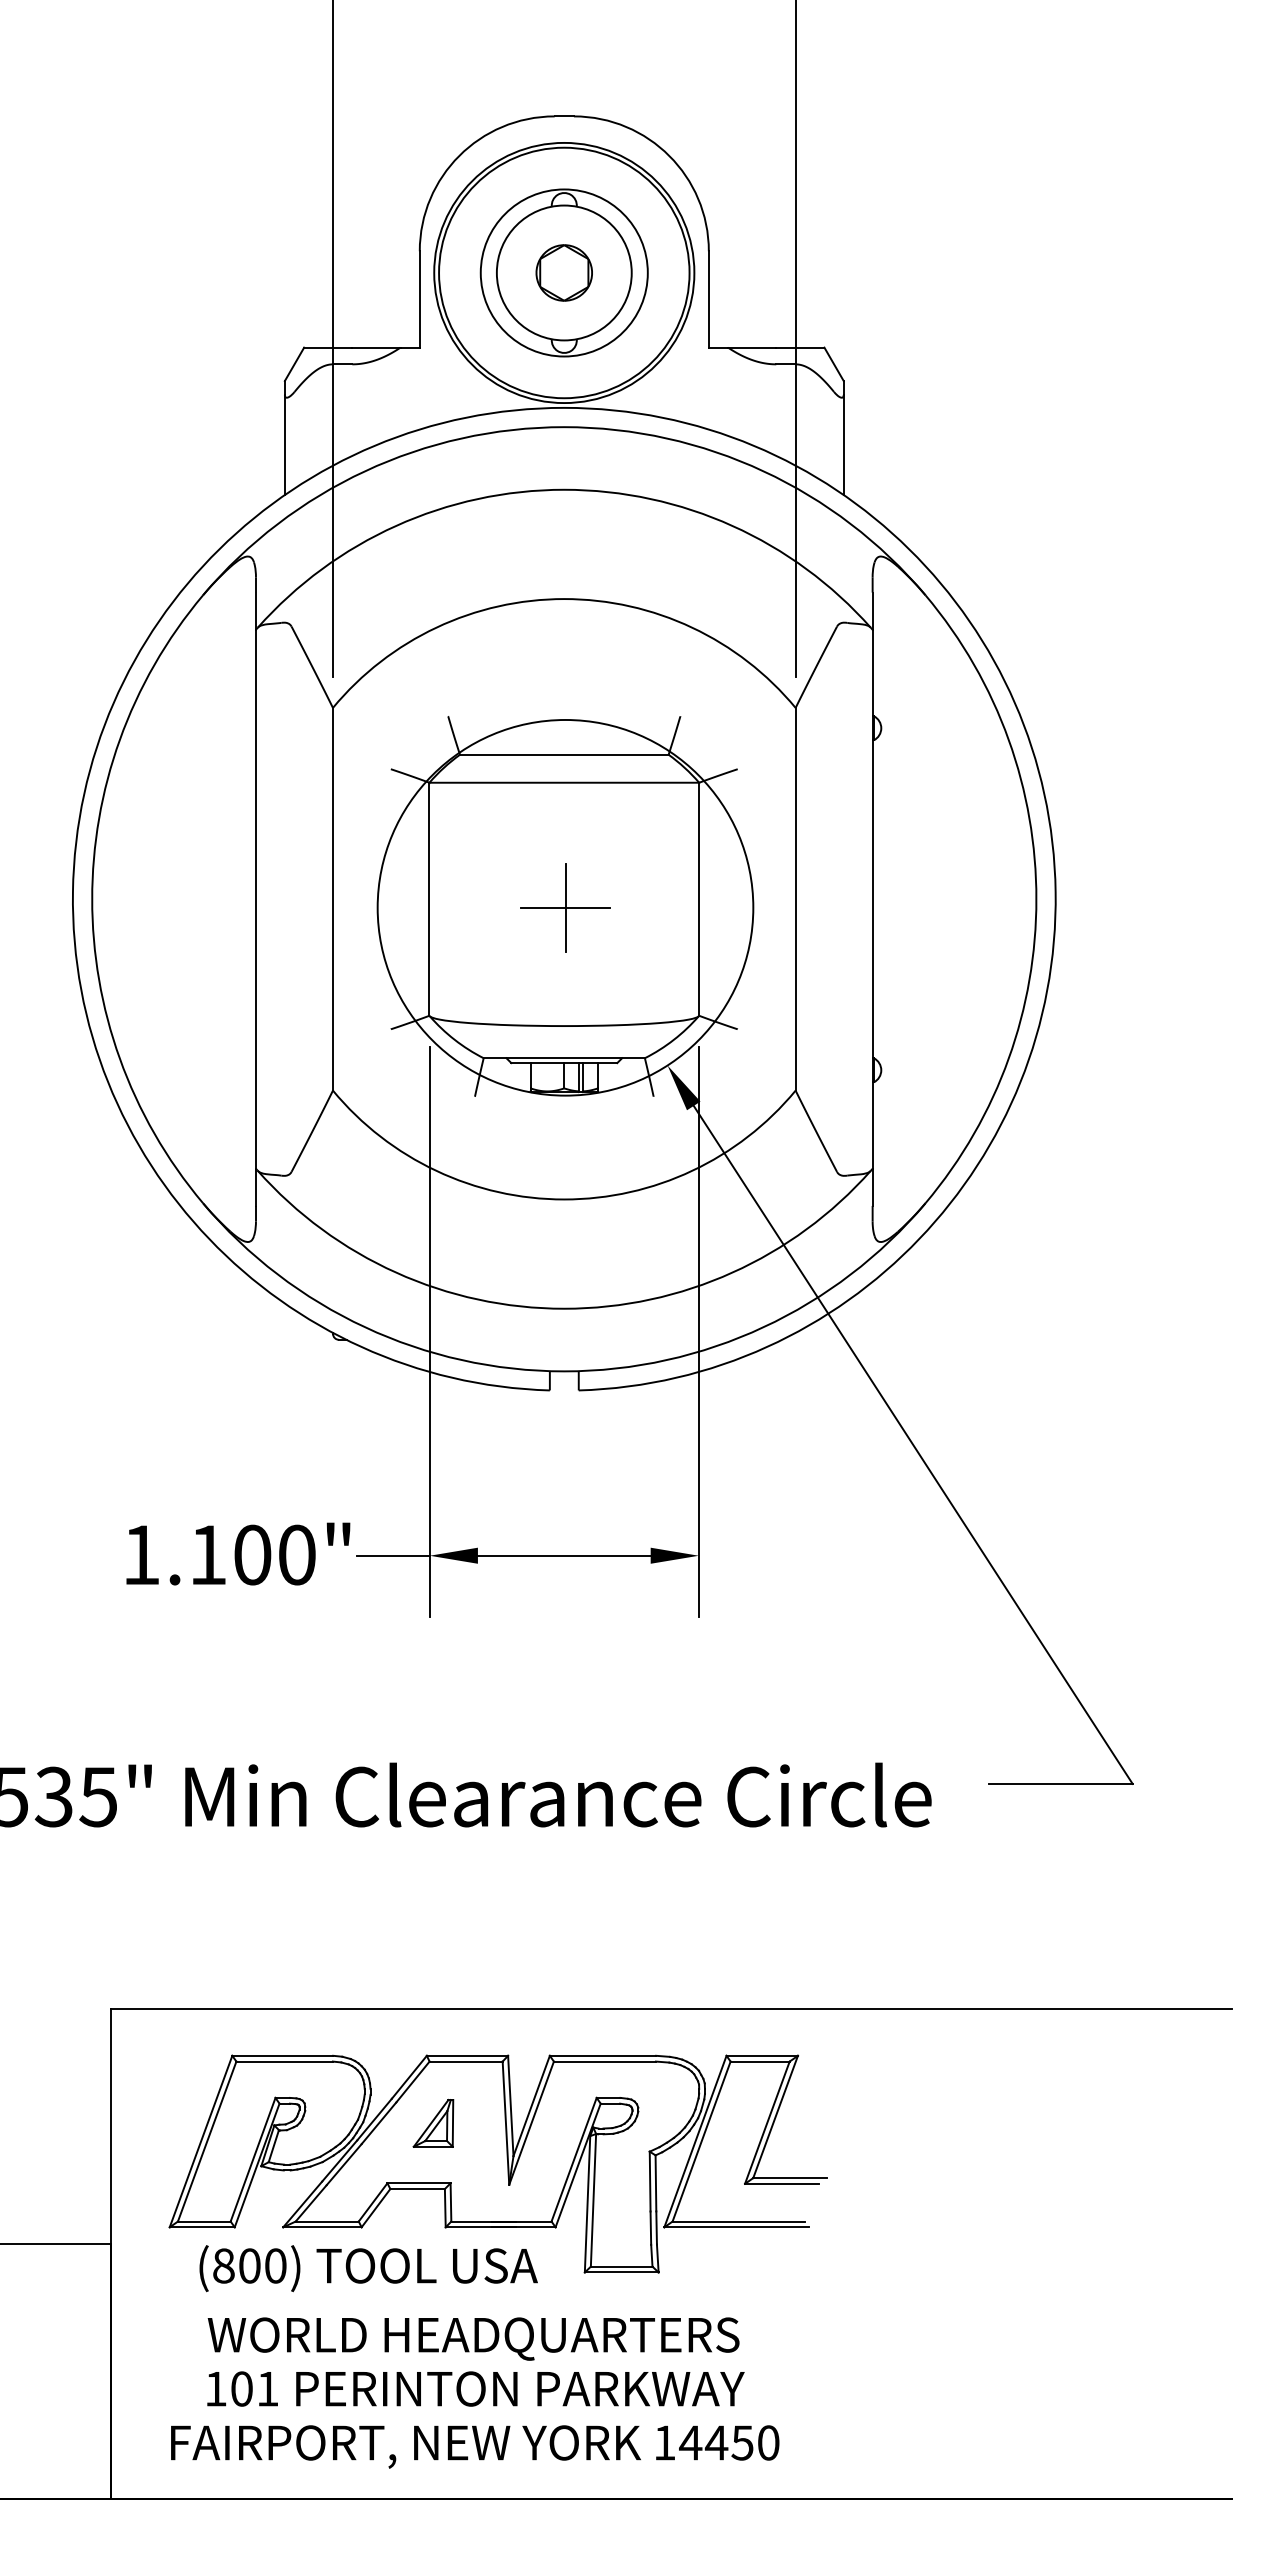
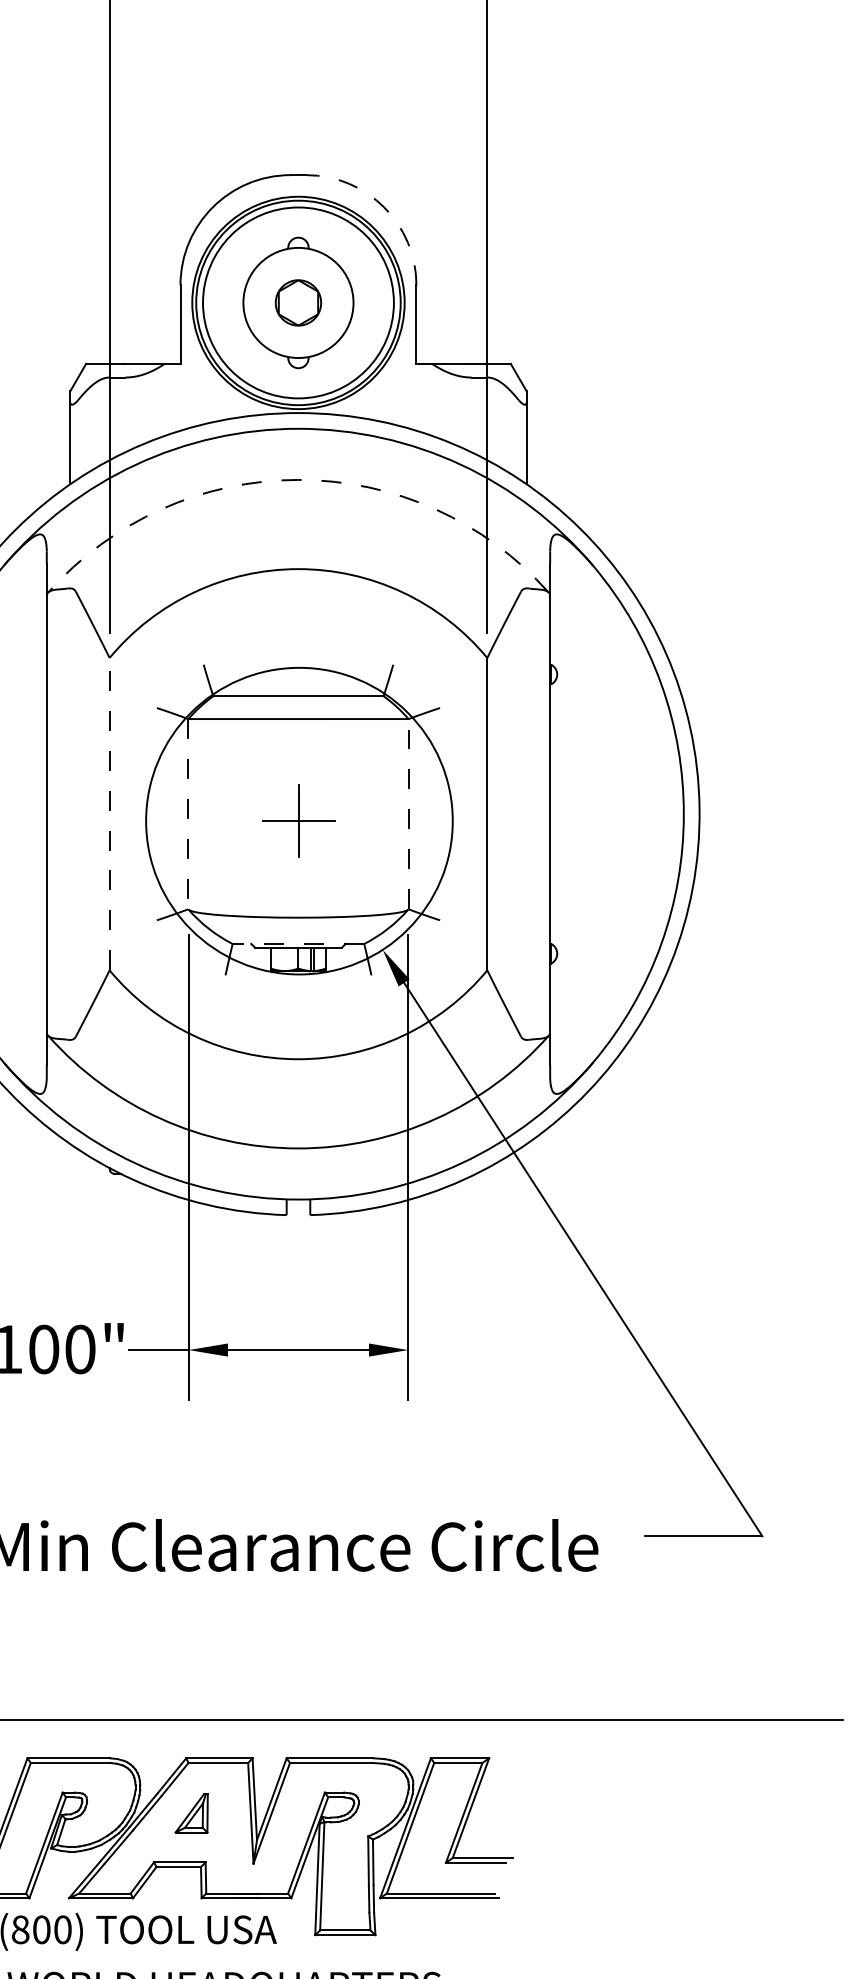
arc: (669, 155) -> (384, 207), solid -> dashed
circle: (563, 272) -> (297, 302), size x1.4
arc: (564, 489) -> (298, 479), solid -> dashed
line: (332, 898) -> (109, 813), solid -> dashed
line: (429, 899) -> (188, 814), solid -> dashed
line: (699, 899) -> (408, 814), solid -> dashed
line: (564, 1058) -> (298, 944), solid -> dashed

